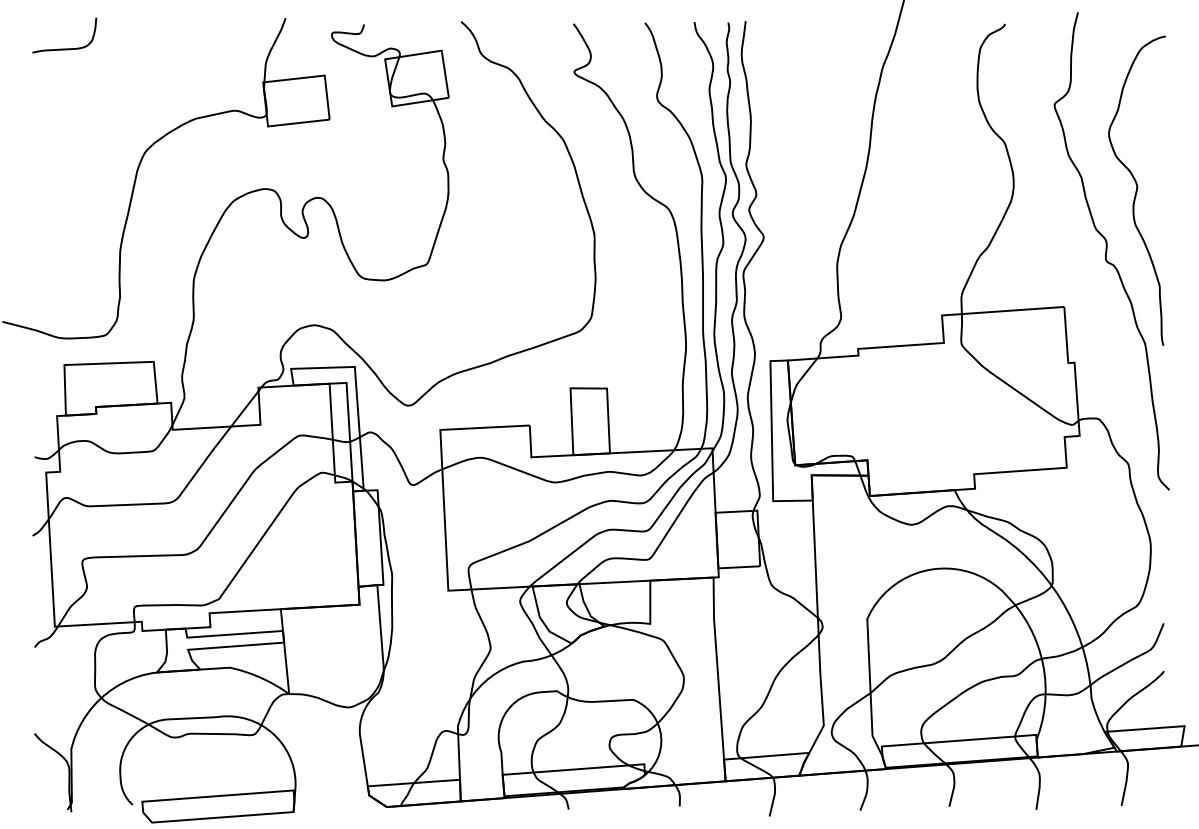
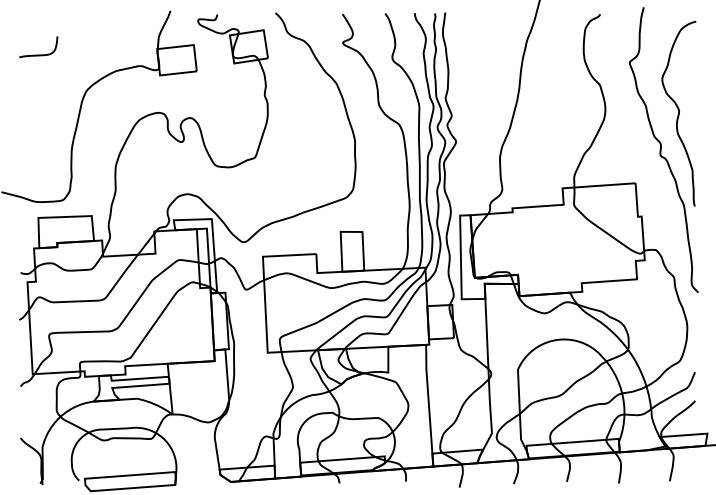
curve: (64, 47) -> (38, 54), moved

